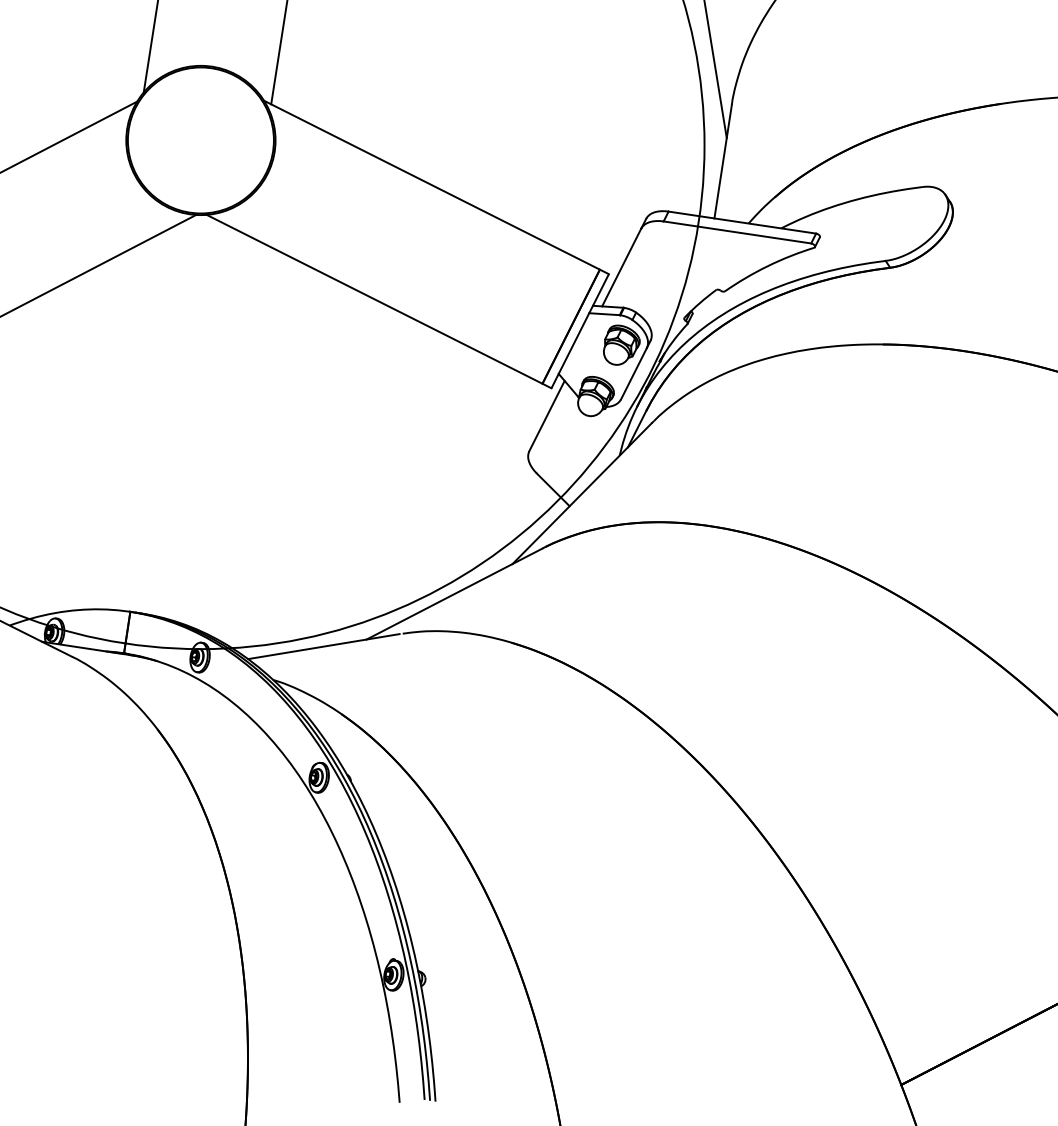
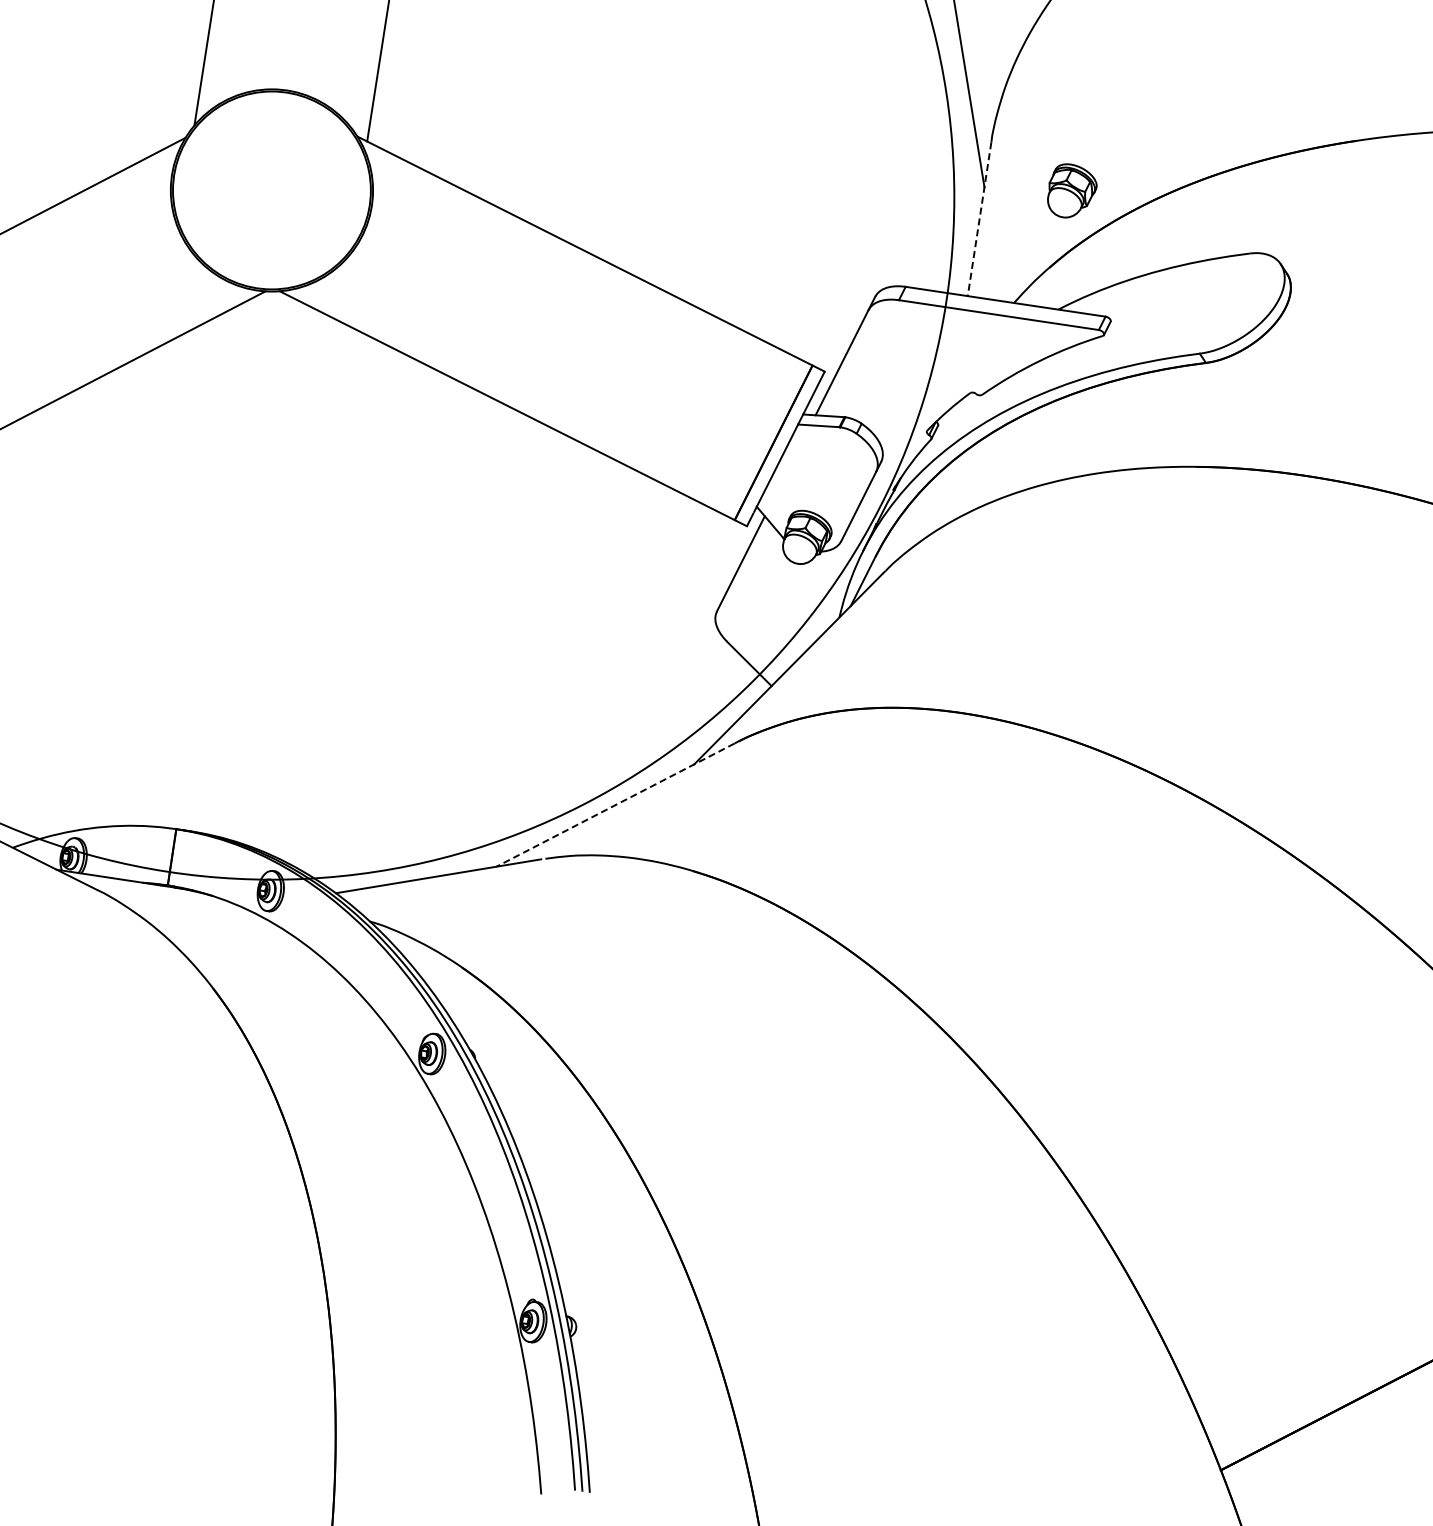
line: (723, 161) -> (979, 219), solid -> dashed
part: (621, 344) -> (1072, 190), moved
line: (454, 594) -> (615, 805), solid -> dashed

